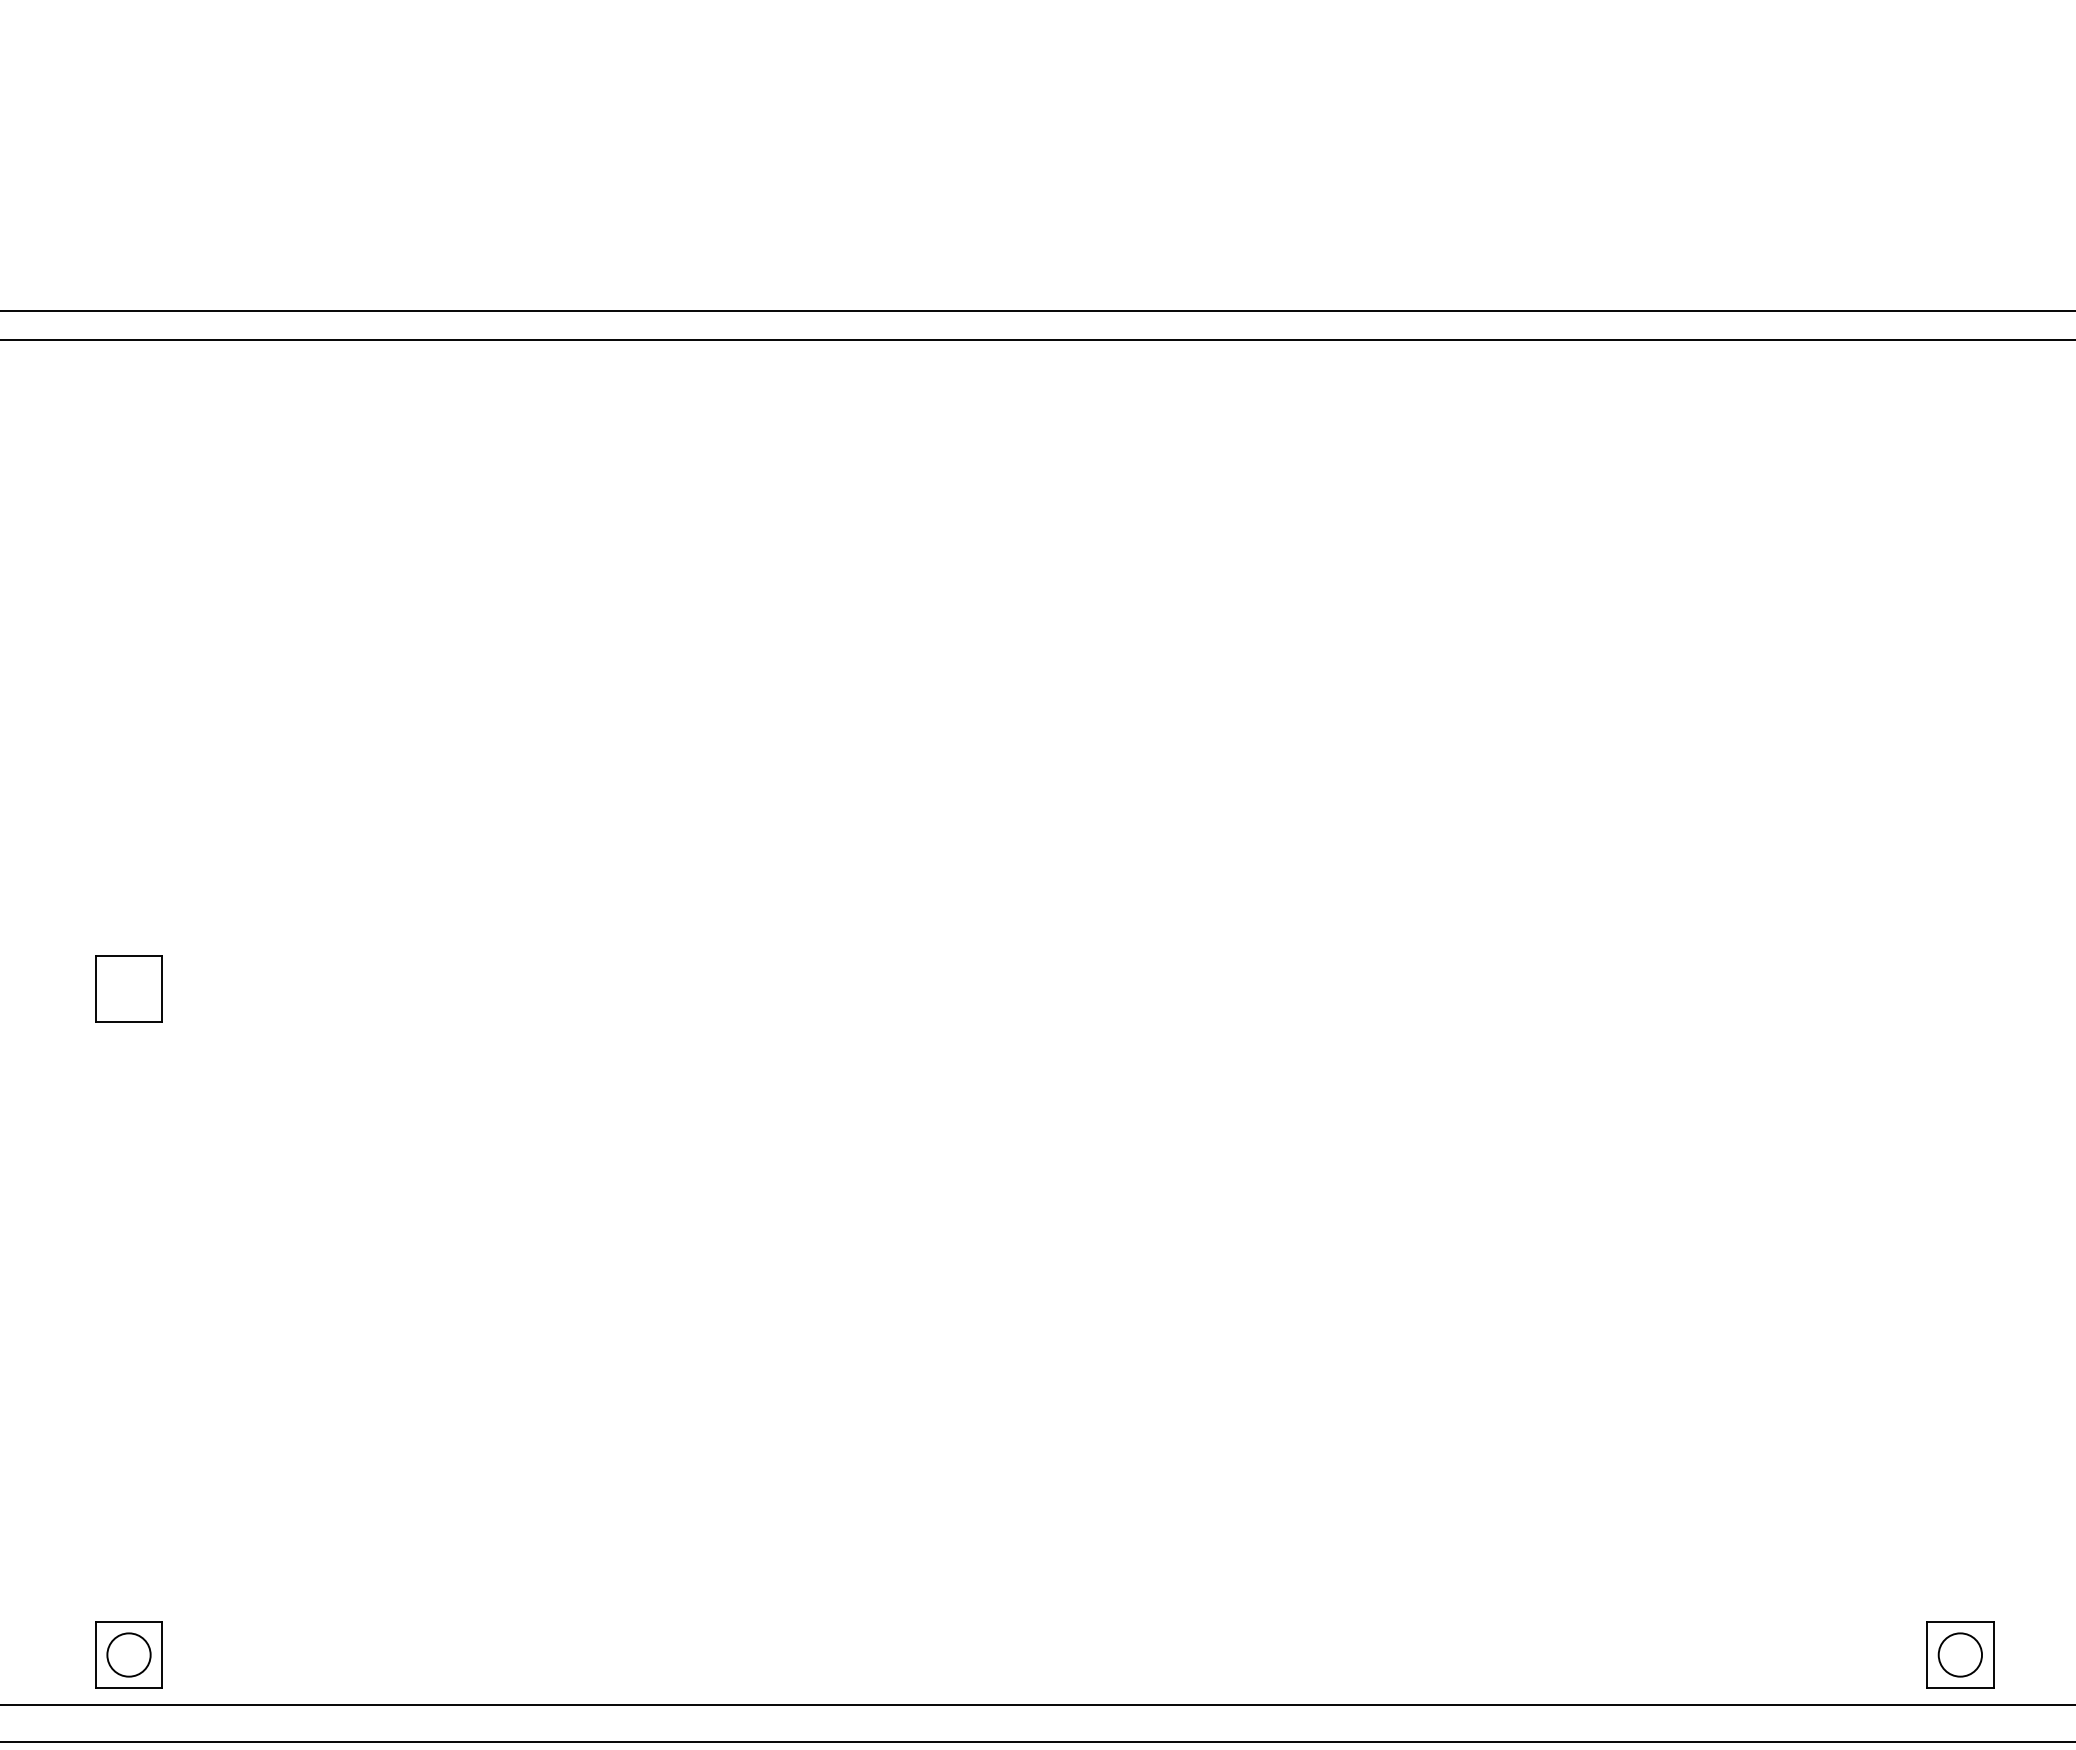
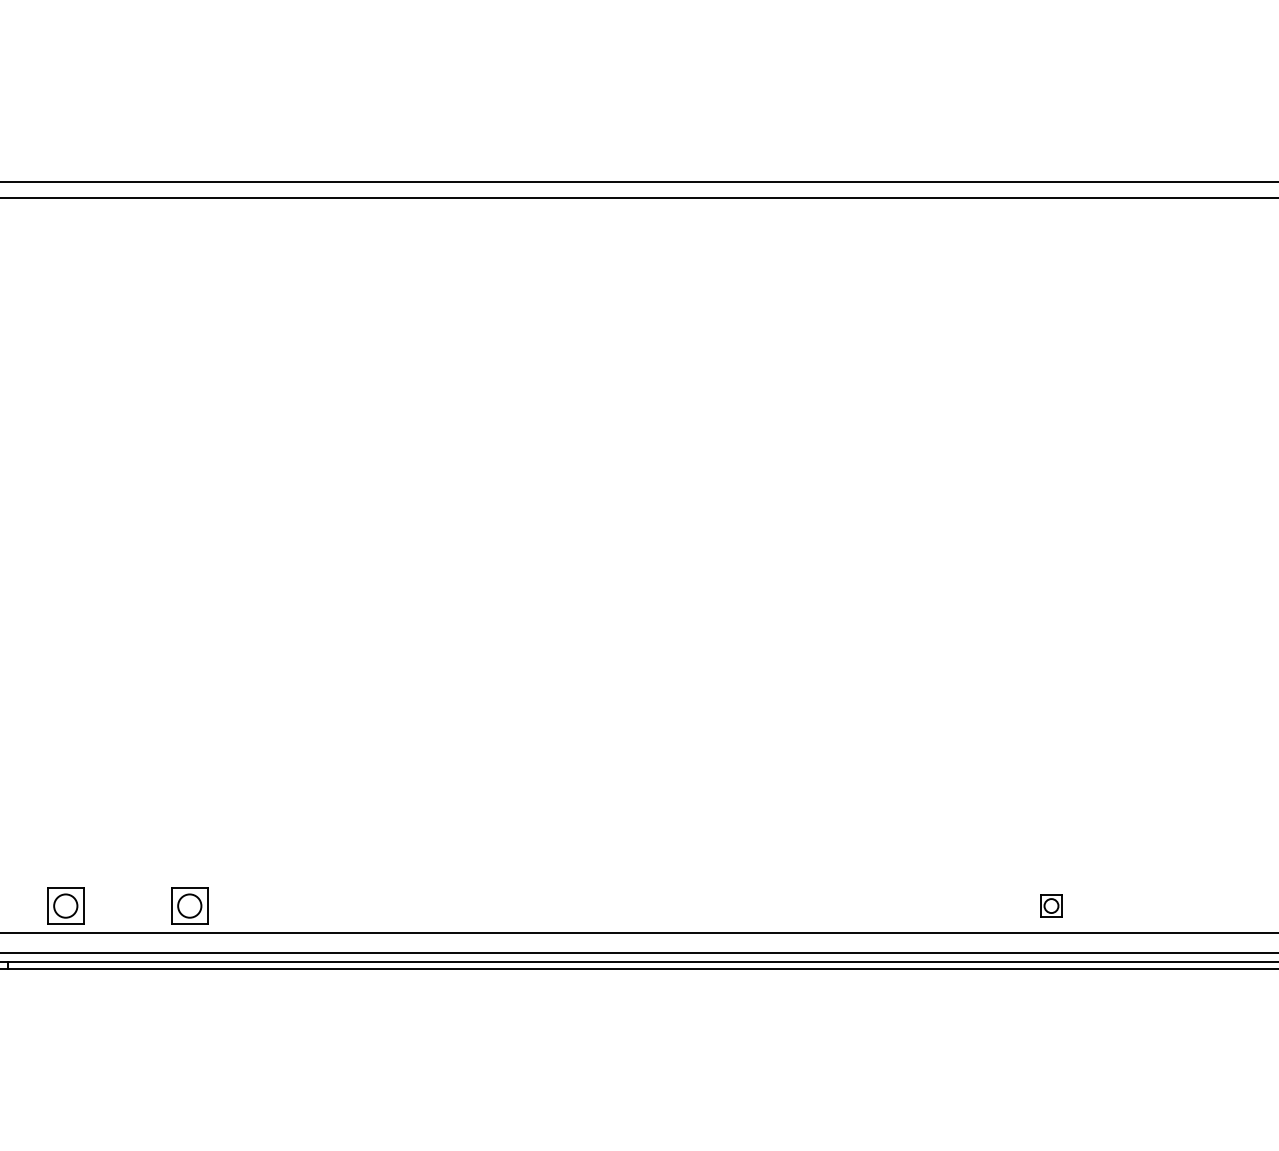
part: (128, 988) -> (65, 547), removed
part: (358, 1653) -> (189, 905), added
part: (1960, 1653) -> (1051, 905), size x0.6

